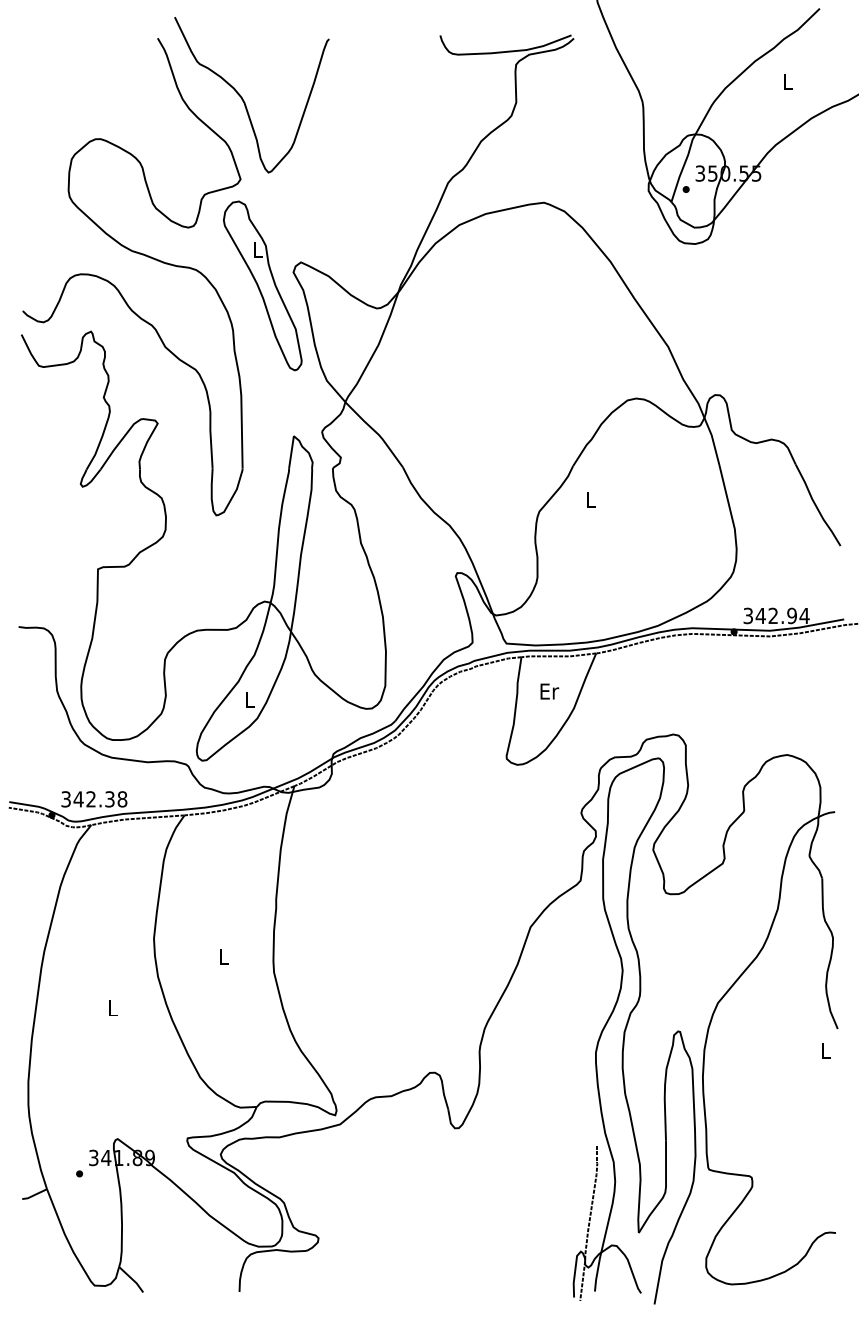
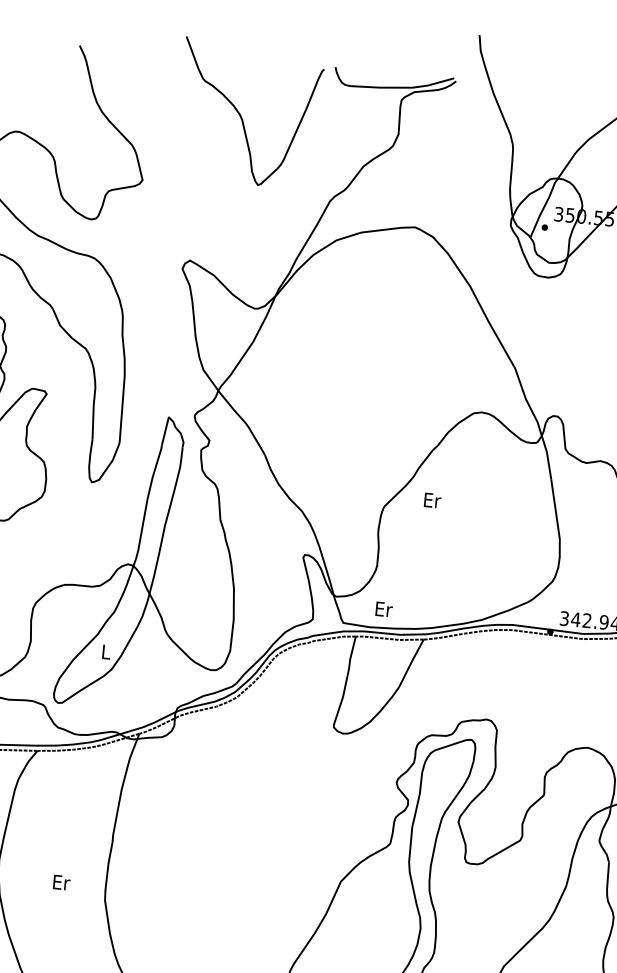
curve: (243, 98) -> (241, 115), moved
part: (262, 285) -> (153, 278), removed
text: (591, 500) -> (432, 500), L -> Er
text: (549, 691) -> (383, 609), moved
text: (224, 957) -> (61, 882), L -> Er

